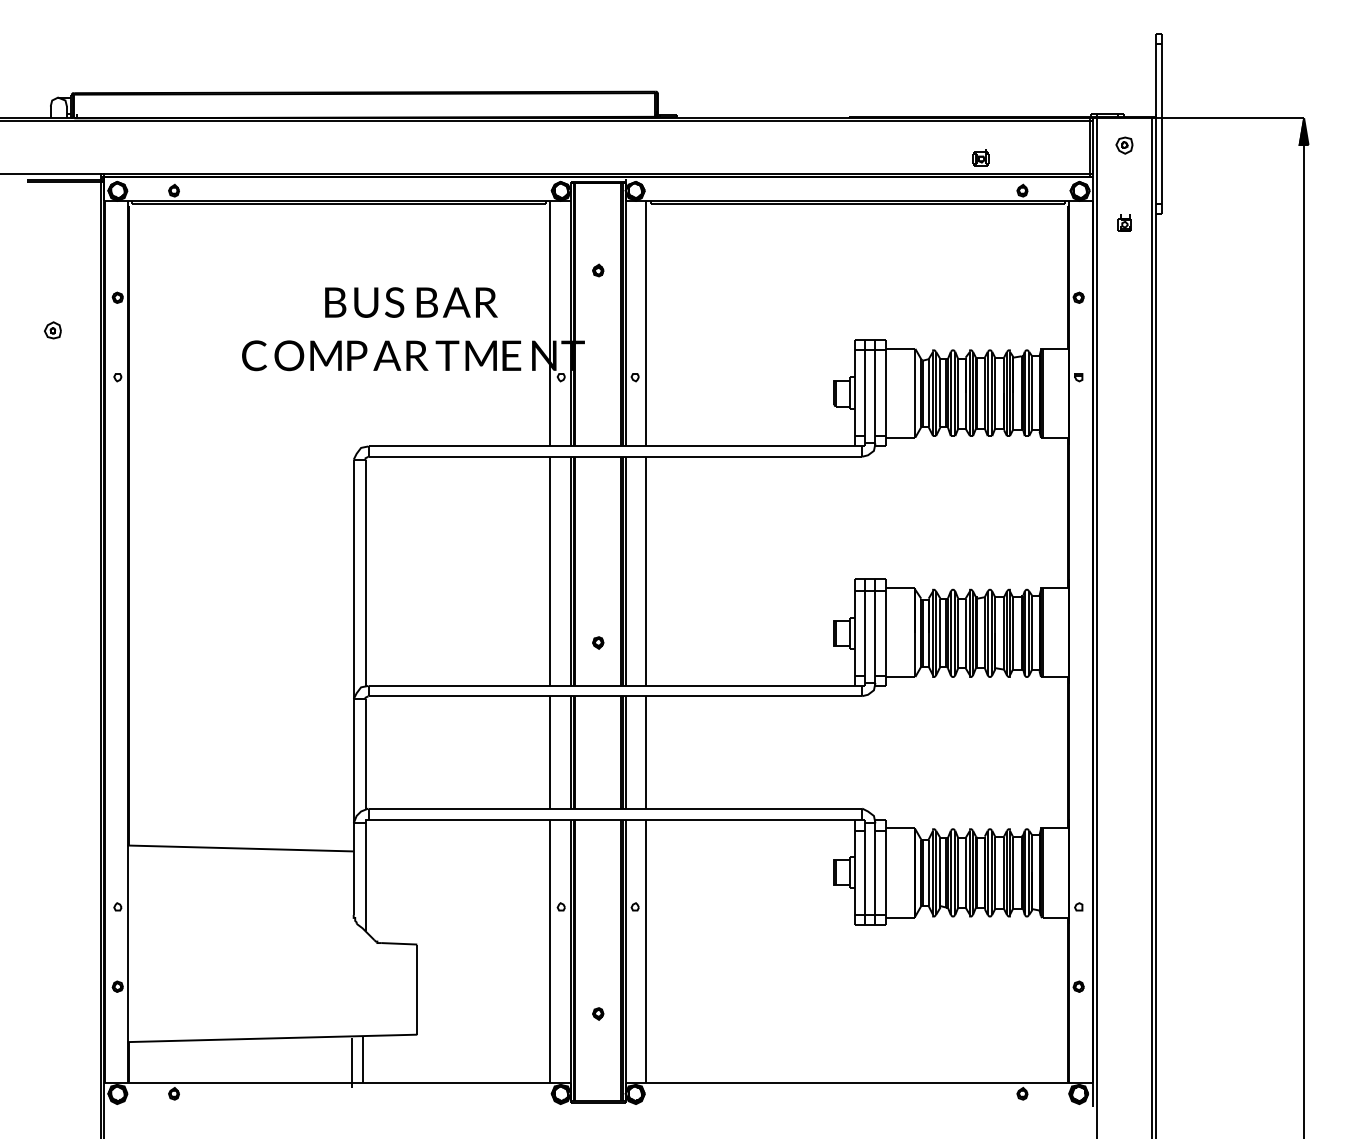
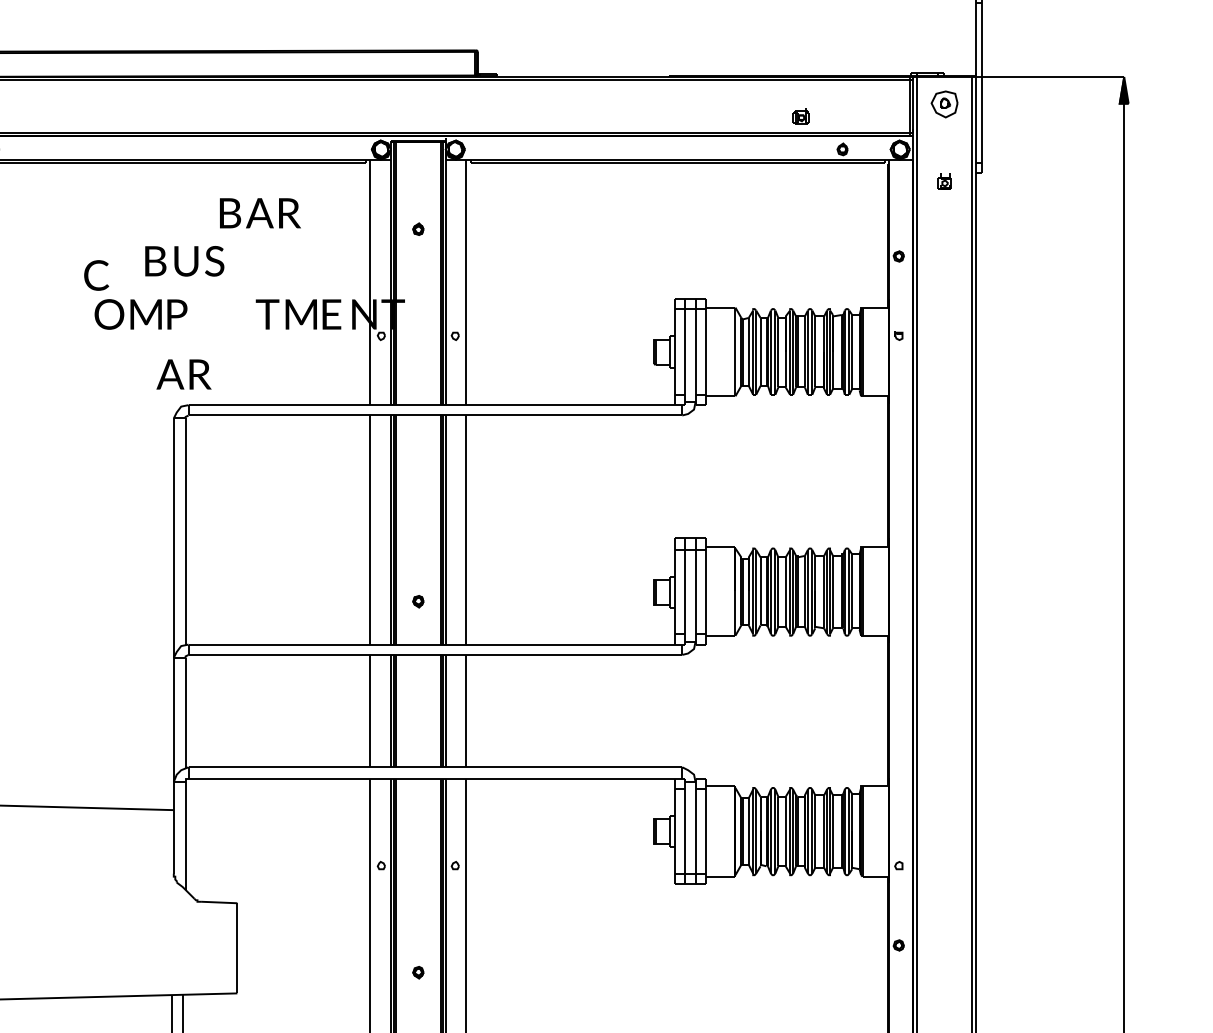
part: (1124, 145) -> (944, 104), size x1.6
text: (456, 302) -> (259, 213), moved
text: (254, 355) -> (96, 275), moved
text: (400, 355) -> (183, 374), moved

